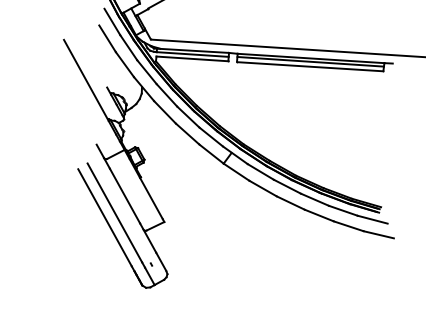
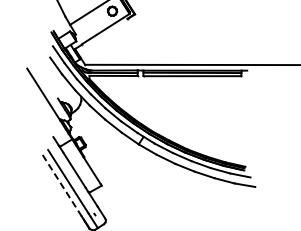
line: (105, 217) -> (62, 185), solid -> dashed

